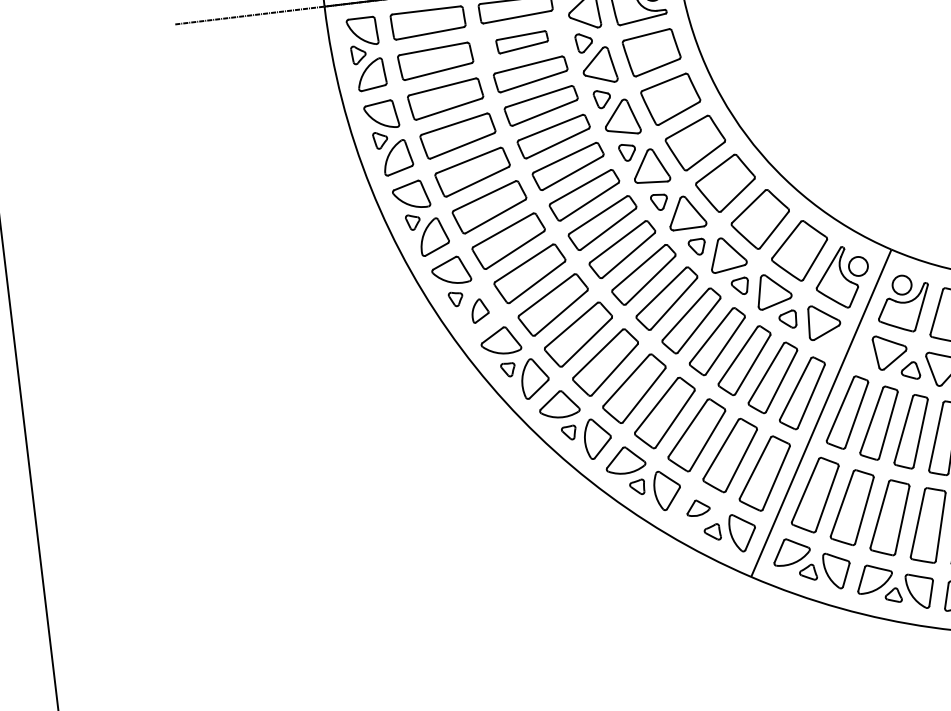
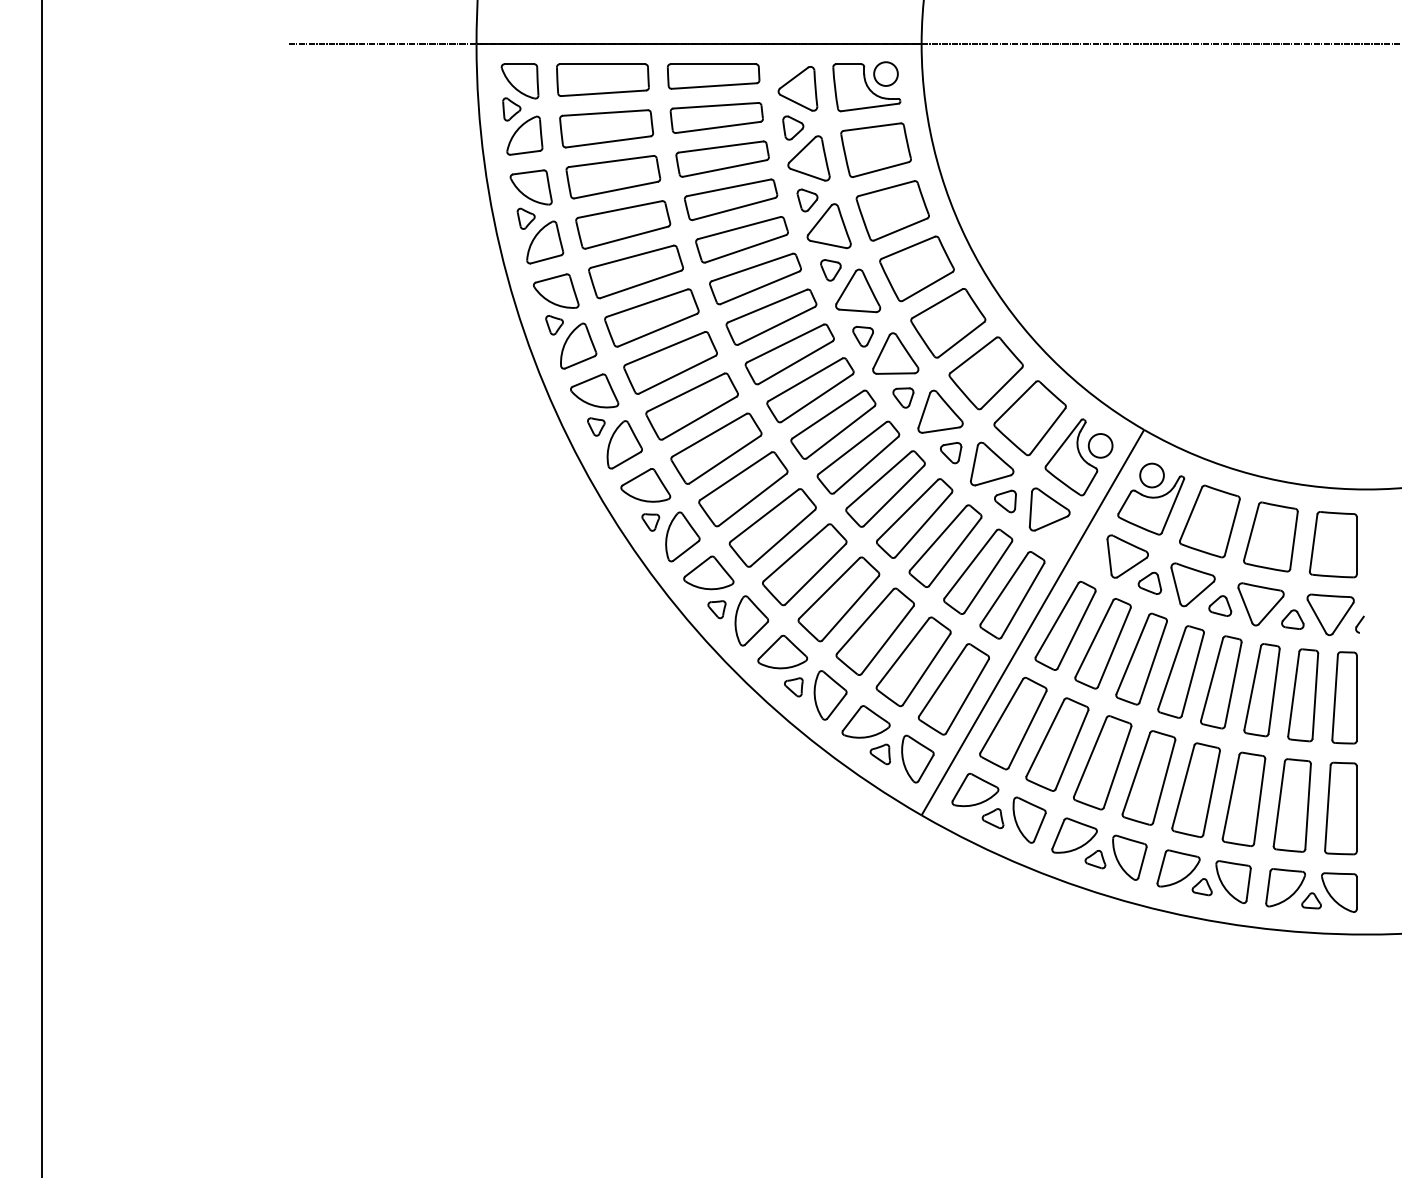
part: (522, 41) -> (716, 117), size x1.43
part: (480, 310) -> (624, 444), size x1.67
part: (697, 507) -> (865, 721), size x1.67

